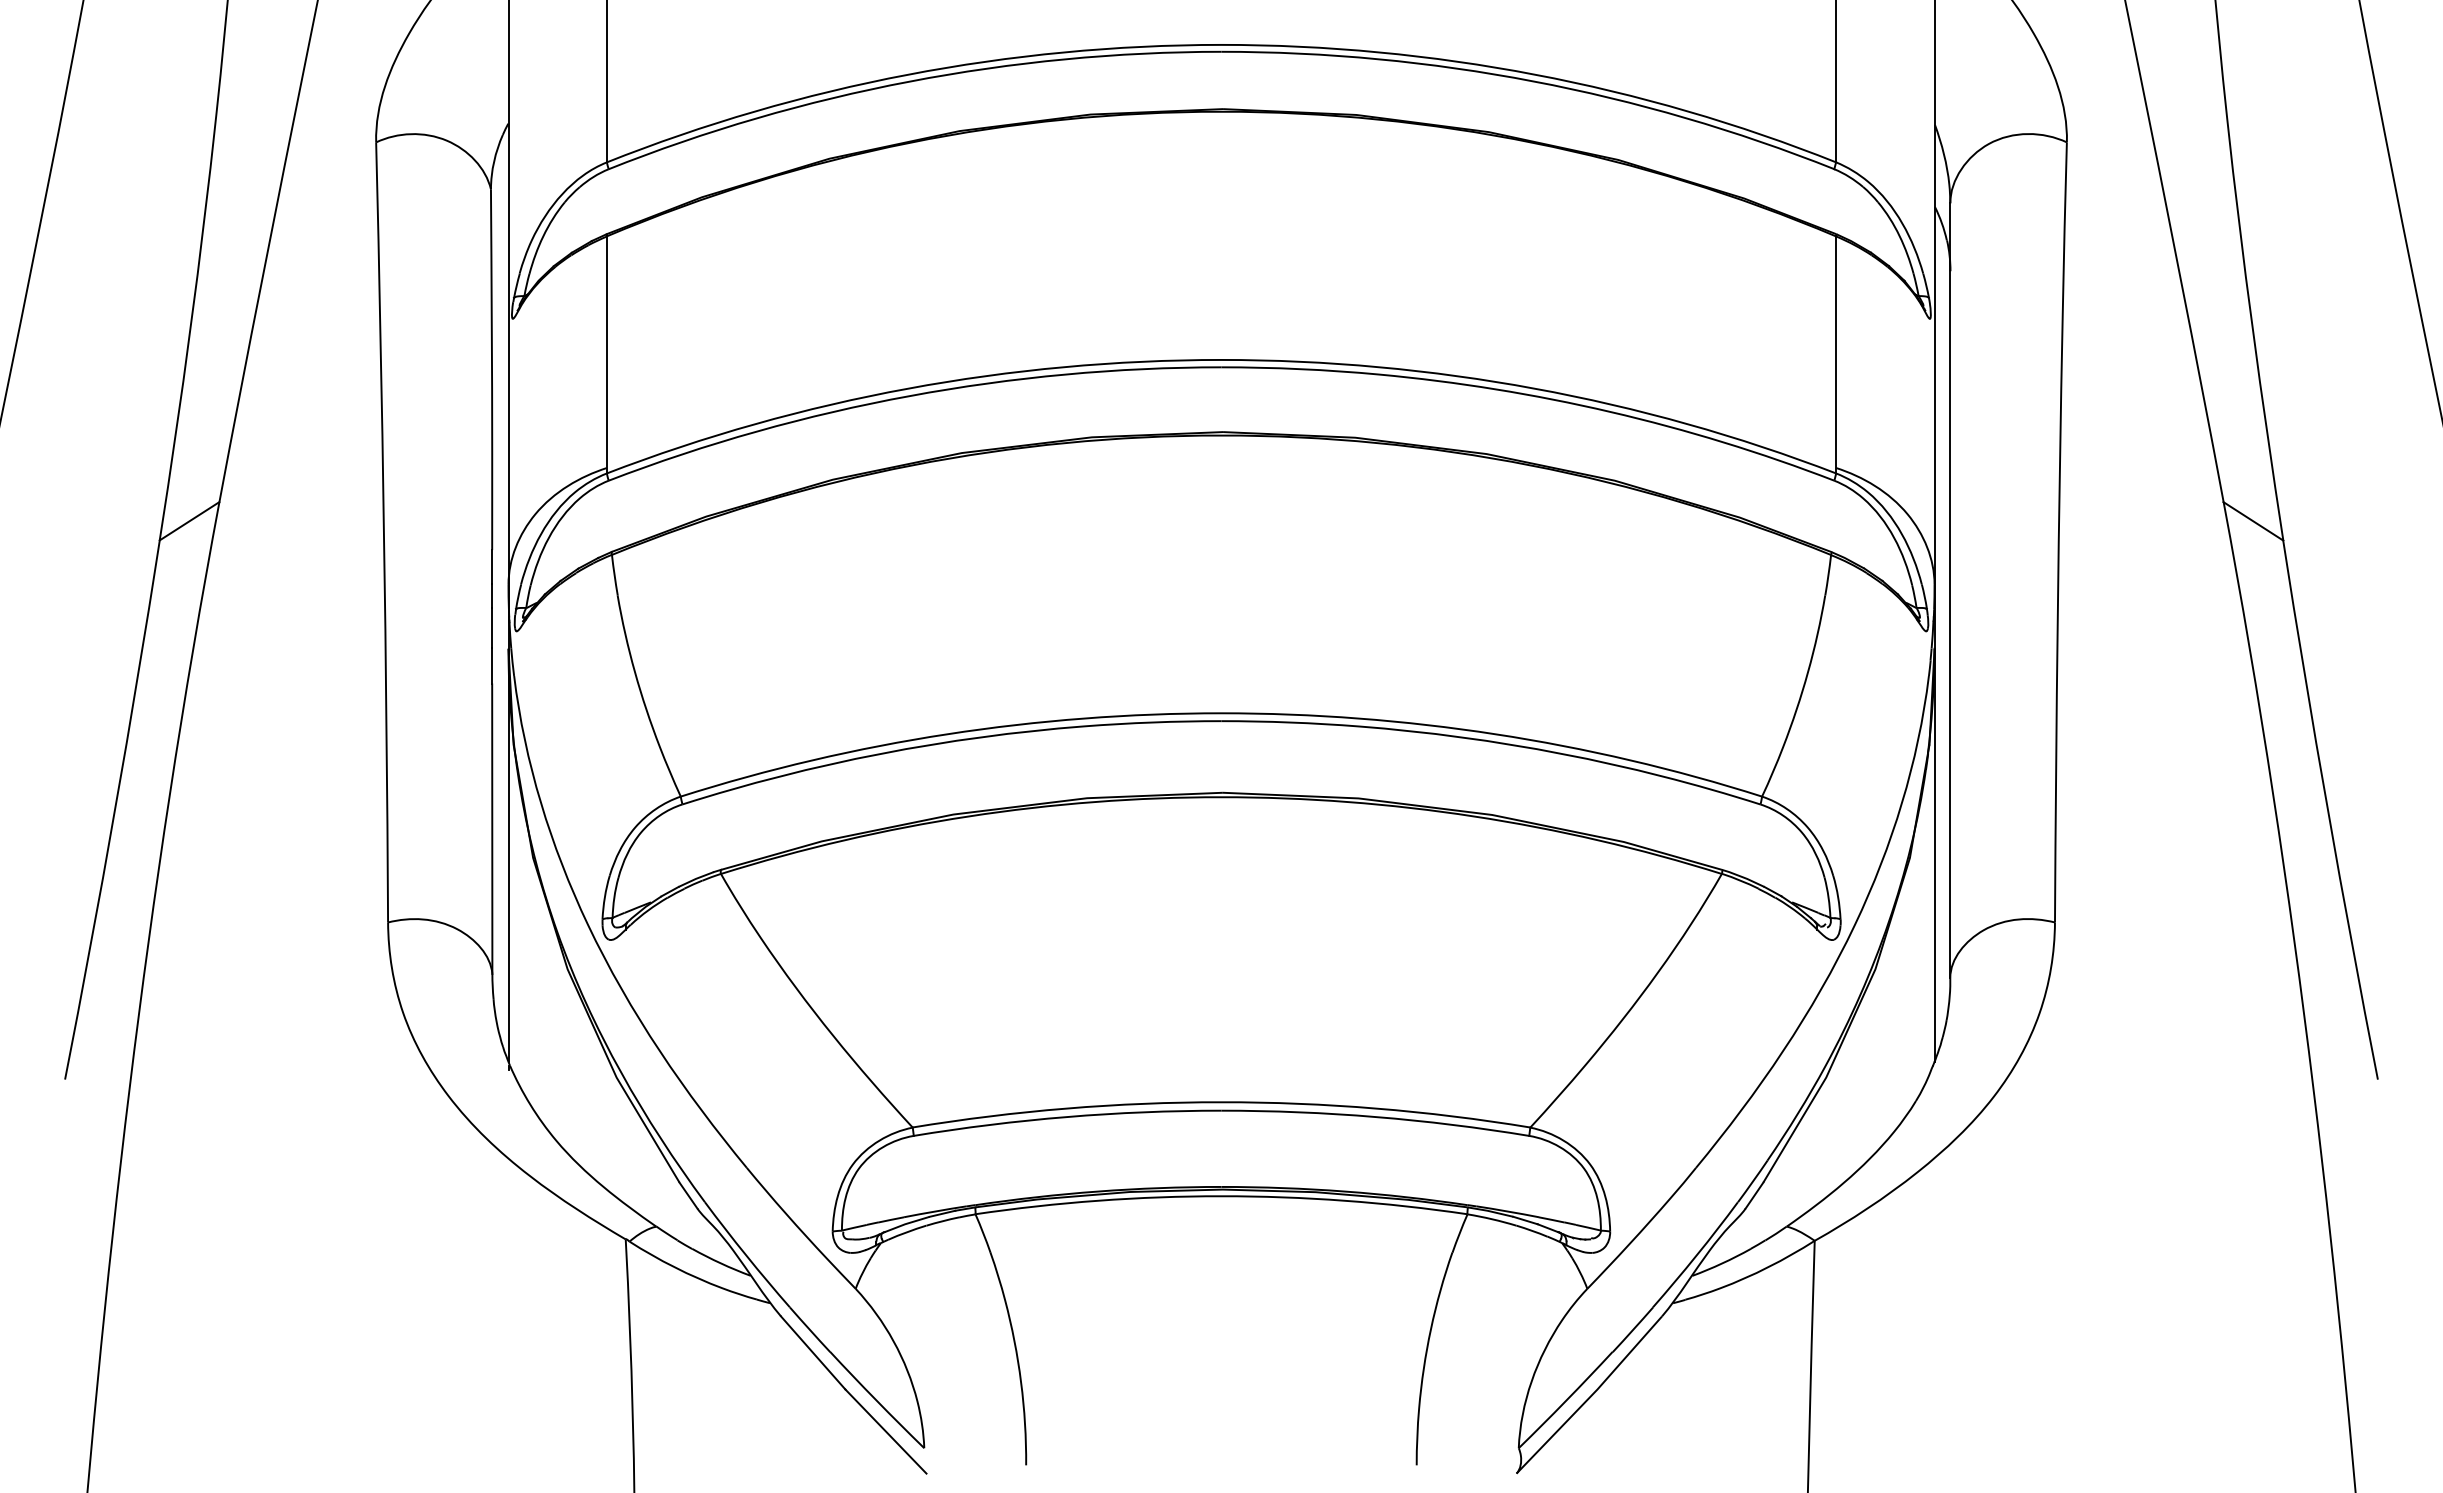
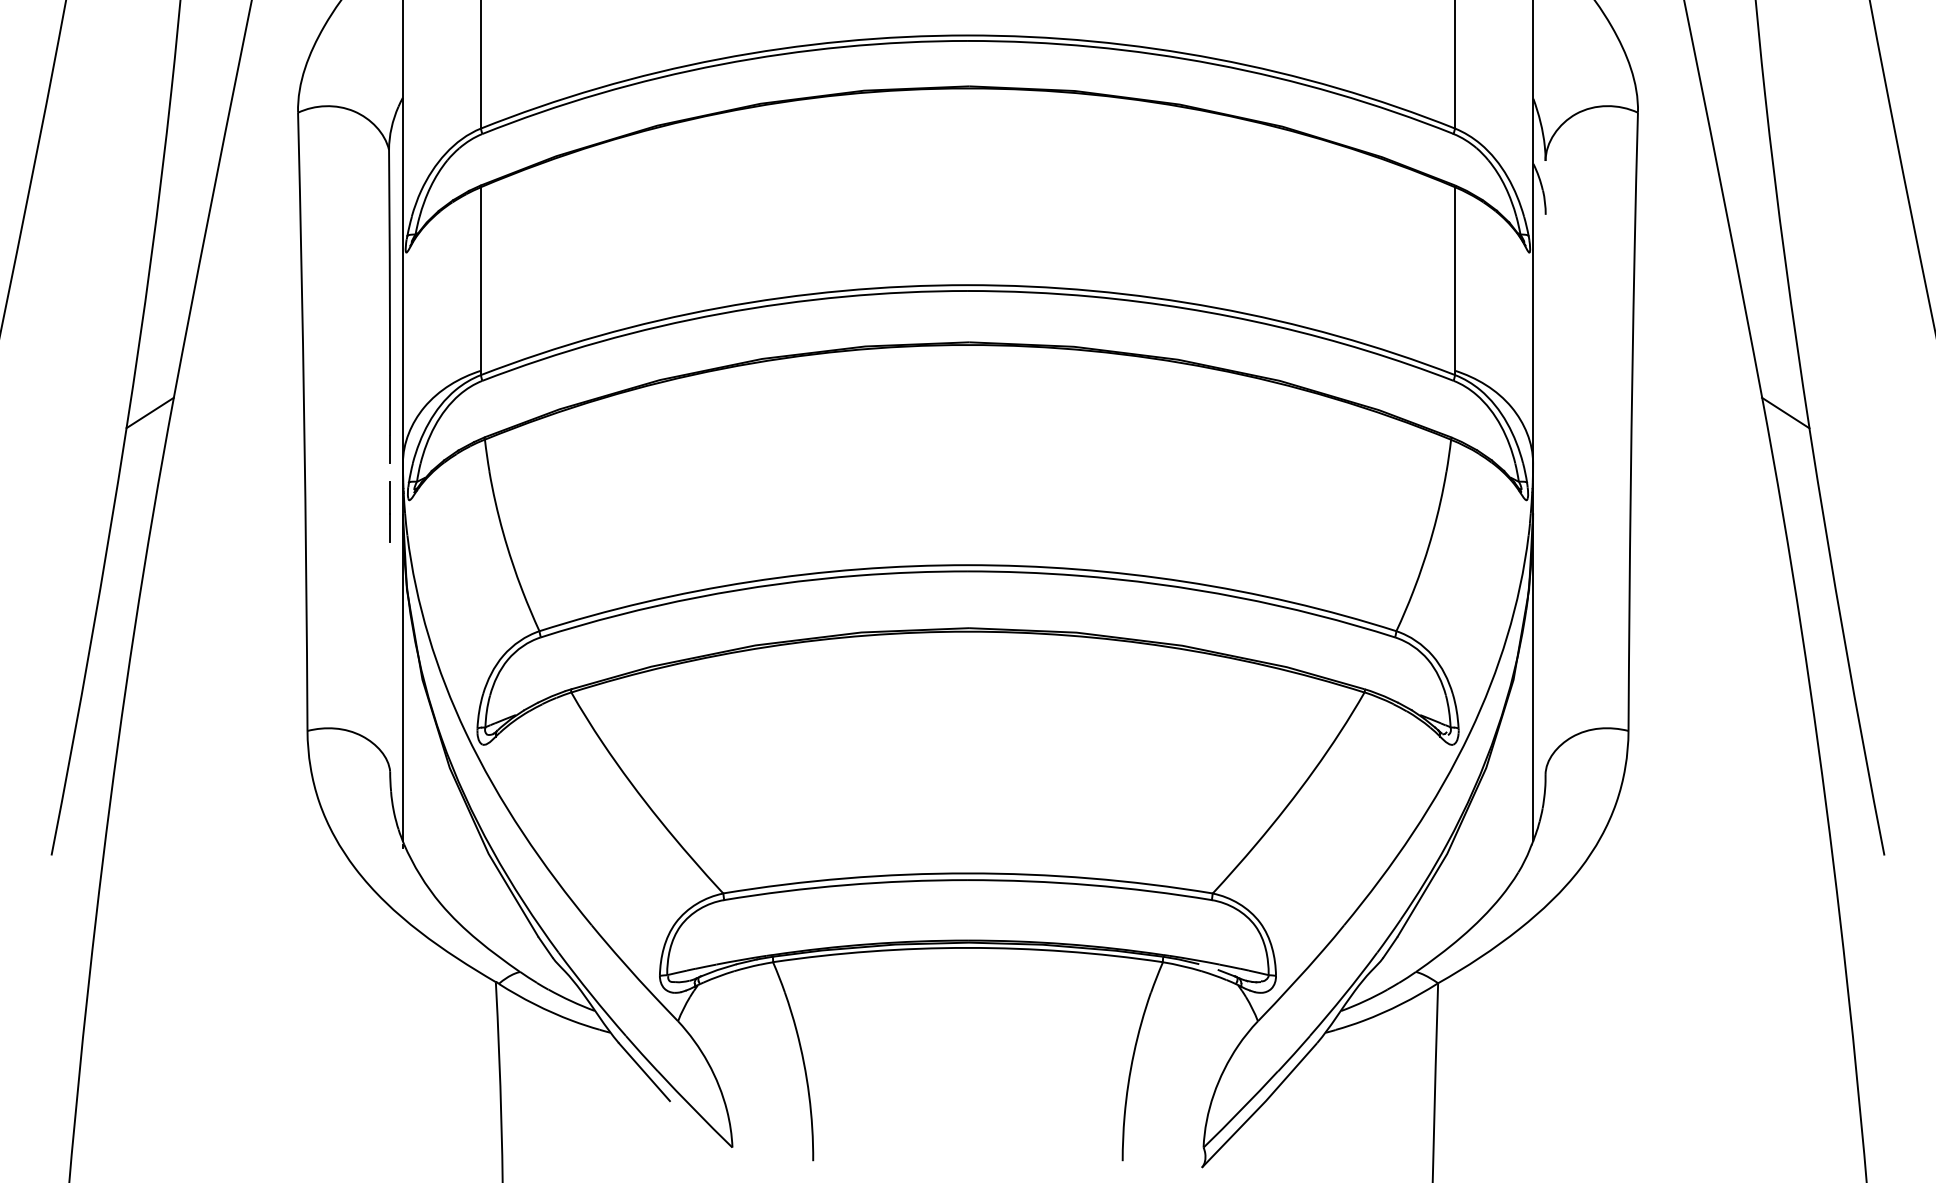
line: (1950, 590) -> (1545, 467), removed
line: (492, 595) -> (390, 471), removed
line: (492, 828) -> (390, 656), removed
line: (1525, 1220) -> (1208, 967), removed
line: (885, 1431) -> (701, 1134), removed

